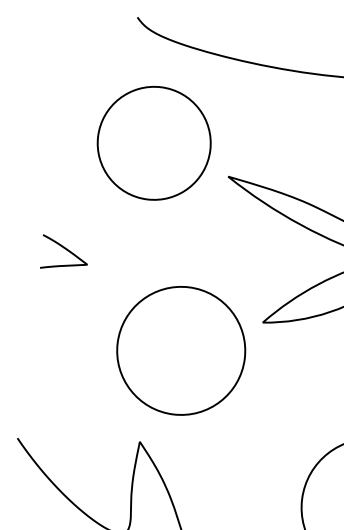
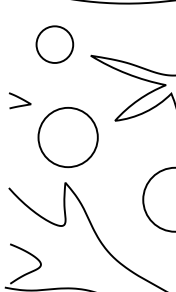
circle: (153, 142) -> (54, 44), size x0.7
circle: (179, 350) -> (67, 137), moved

